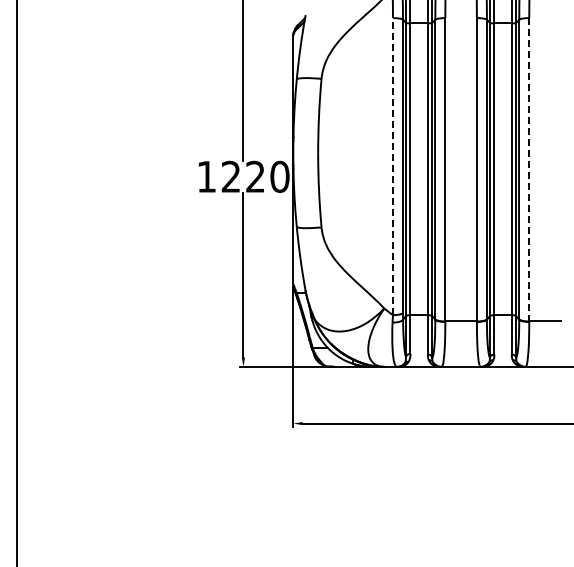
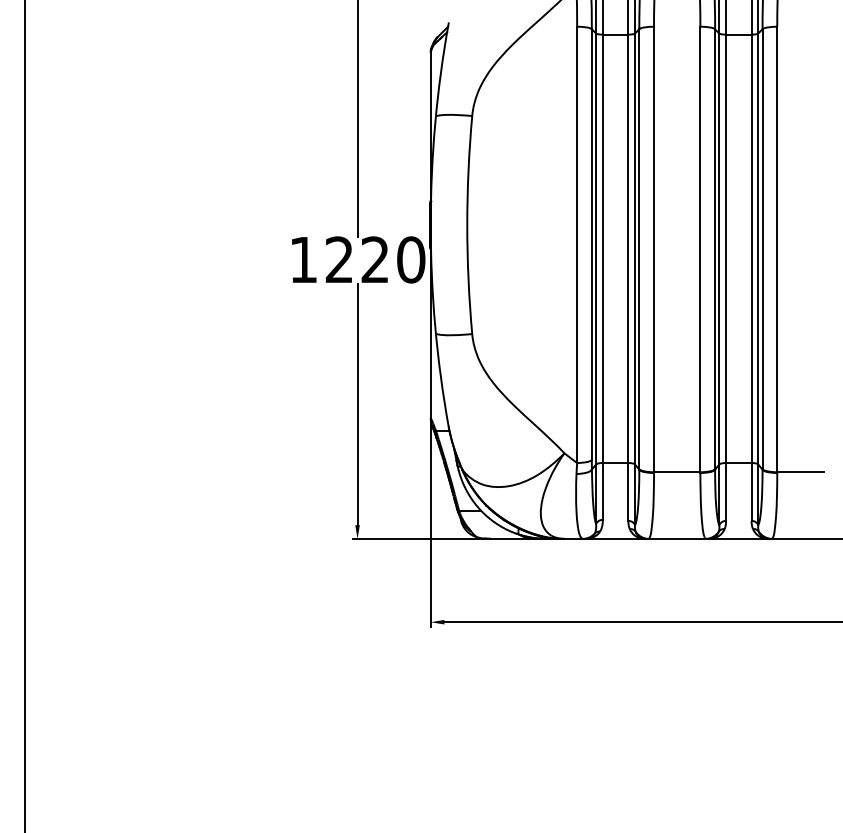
line: (392, 166) -> (576, 244), dashed -> solid
line: (529, 169) -> (777, 249), dashed -> solid

